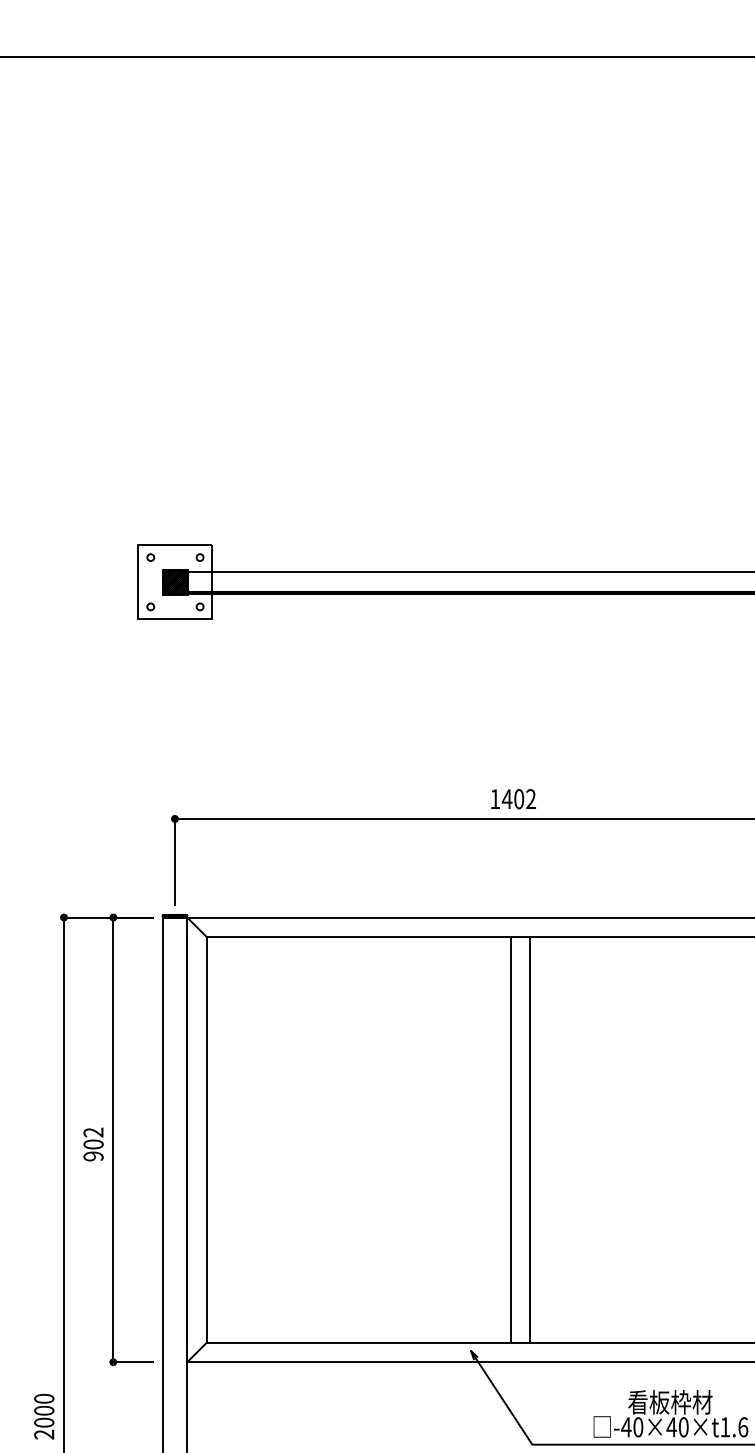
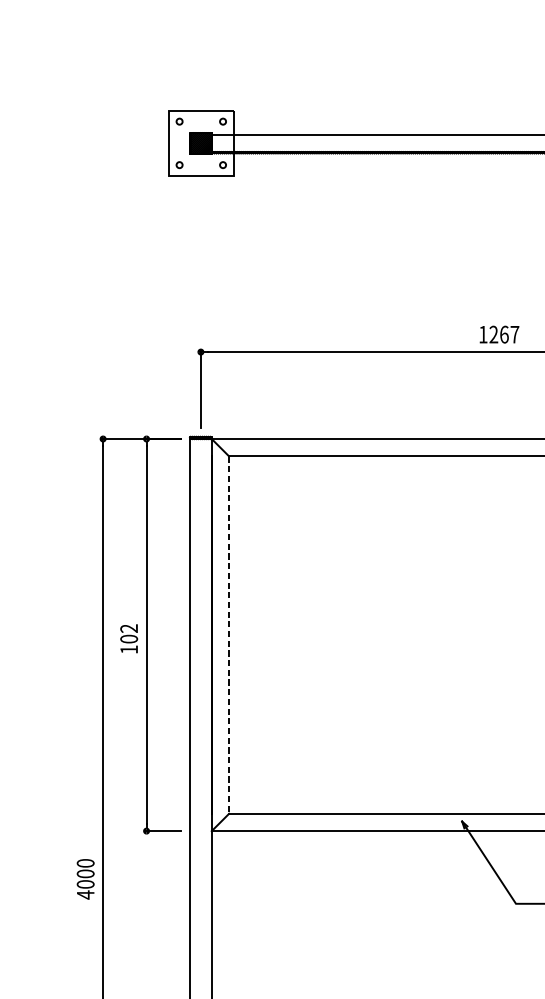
text: (518, 799) -> (503, 334), 1402 -> 1267
line: (207, 1139) -> (229, 634), solid -> dashed
line: (510, 1139) -> (496, 634), removed
line: (530, 1139) -> (514, 634), removed
text: (93, 1156) -> (129, 649), 902 -> 102
text: (44, 1434) -> (85, 894), 2000 -> 4000

